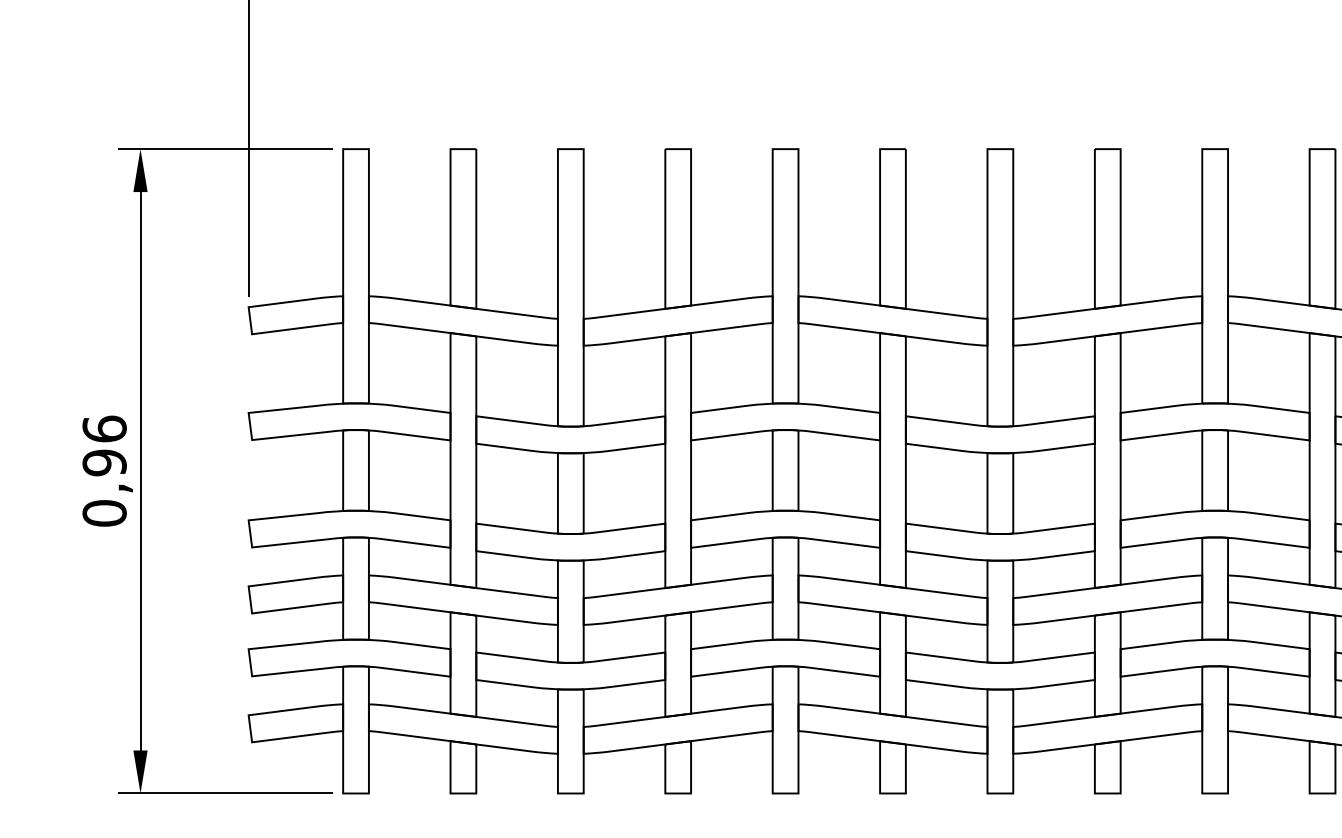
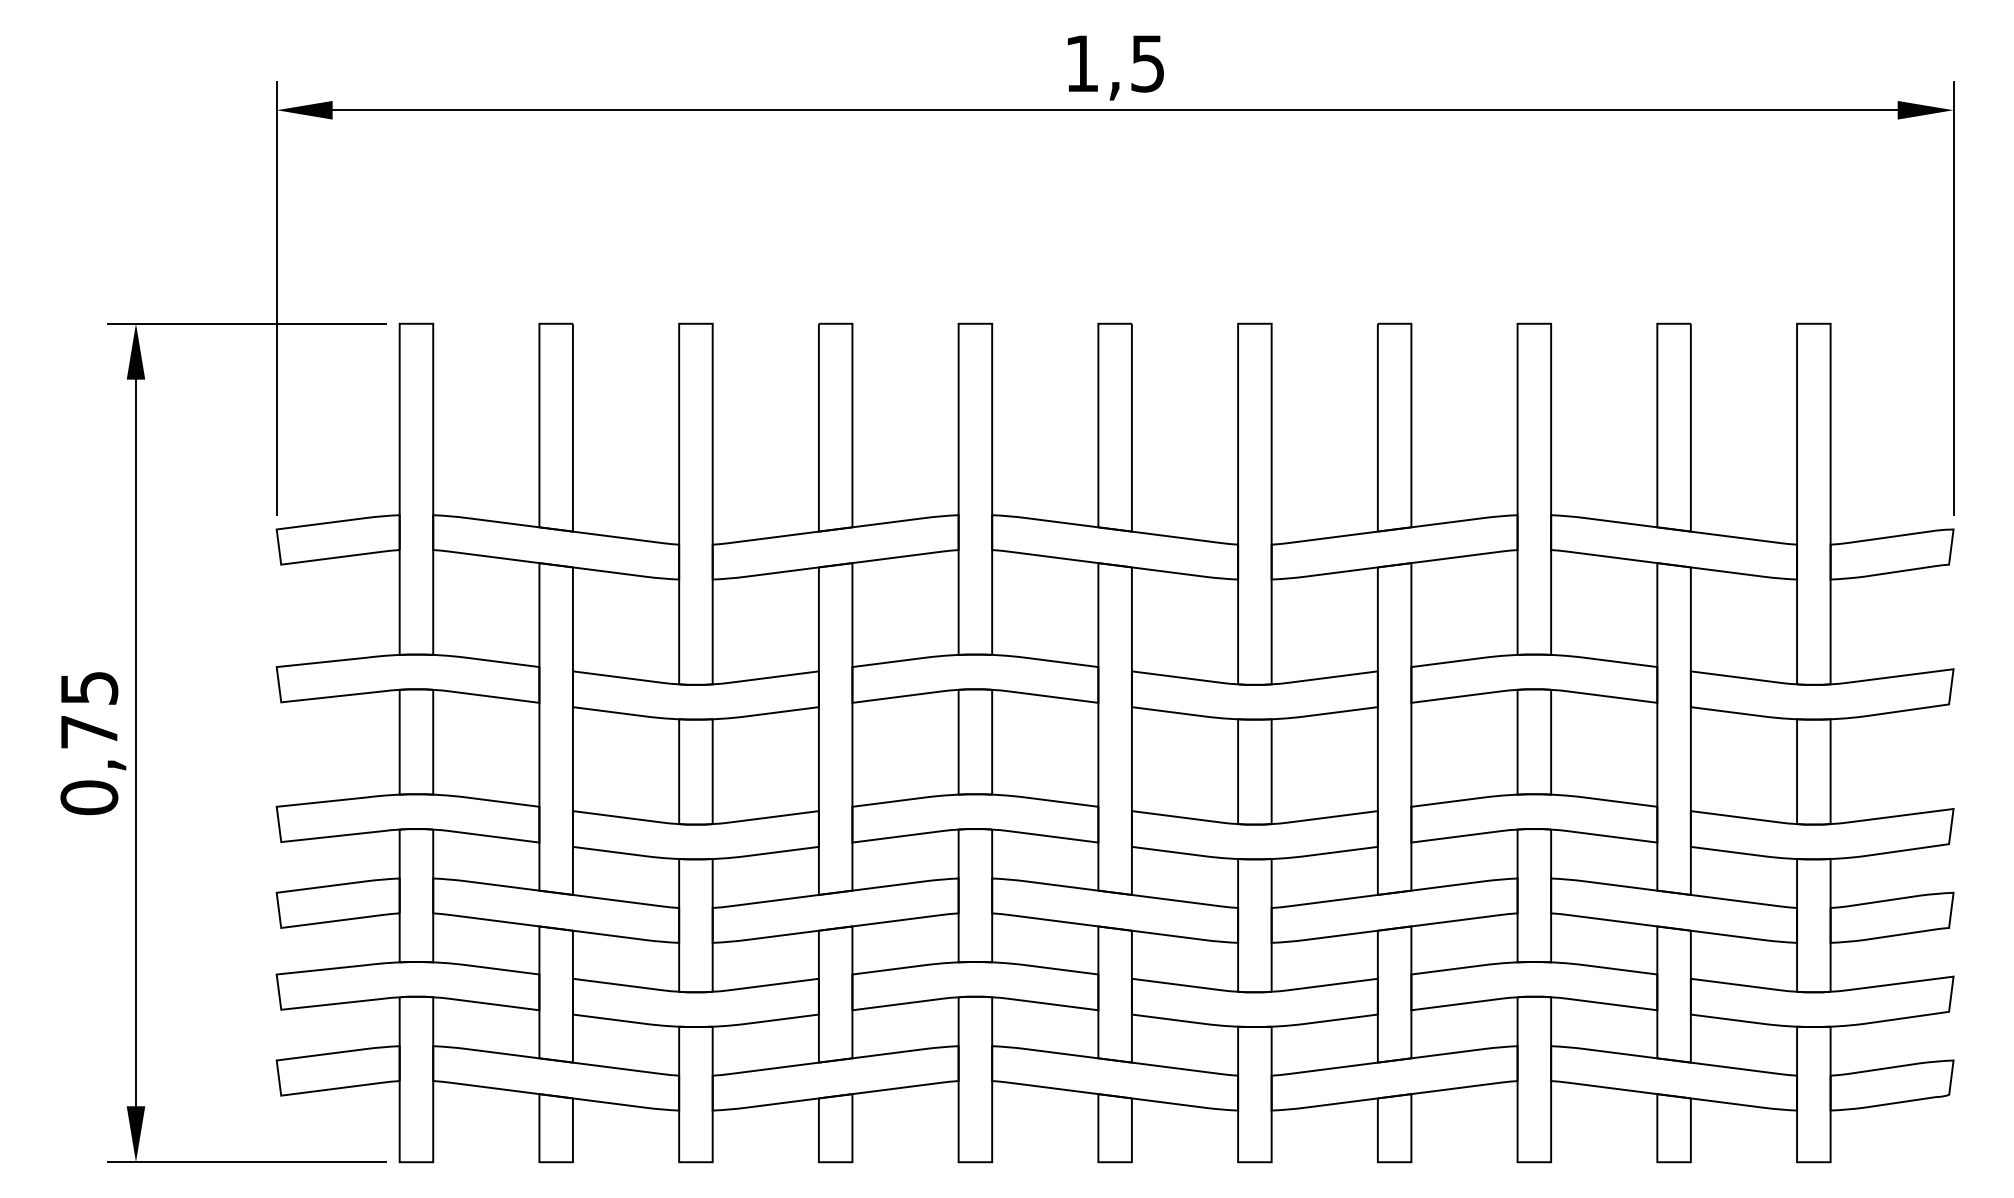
text: (104, 445) -> (89, 709), 0,96 -> 0,75

